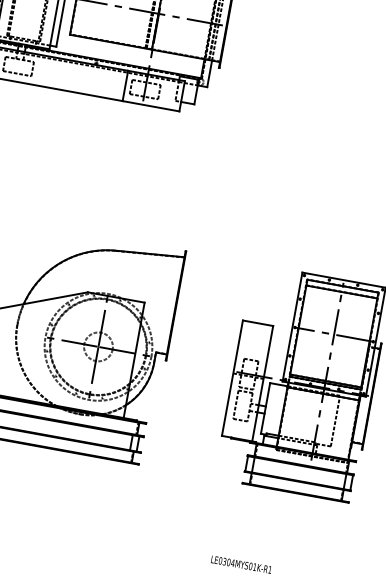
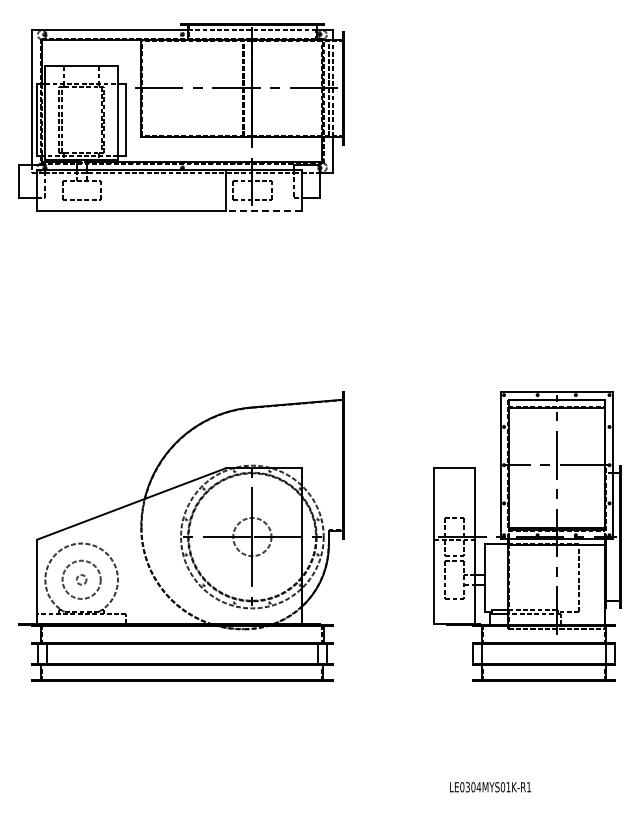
line: (150, 106) -> (263, 210), solid -> dashed

